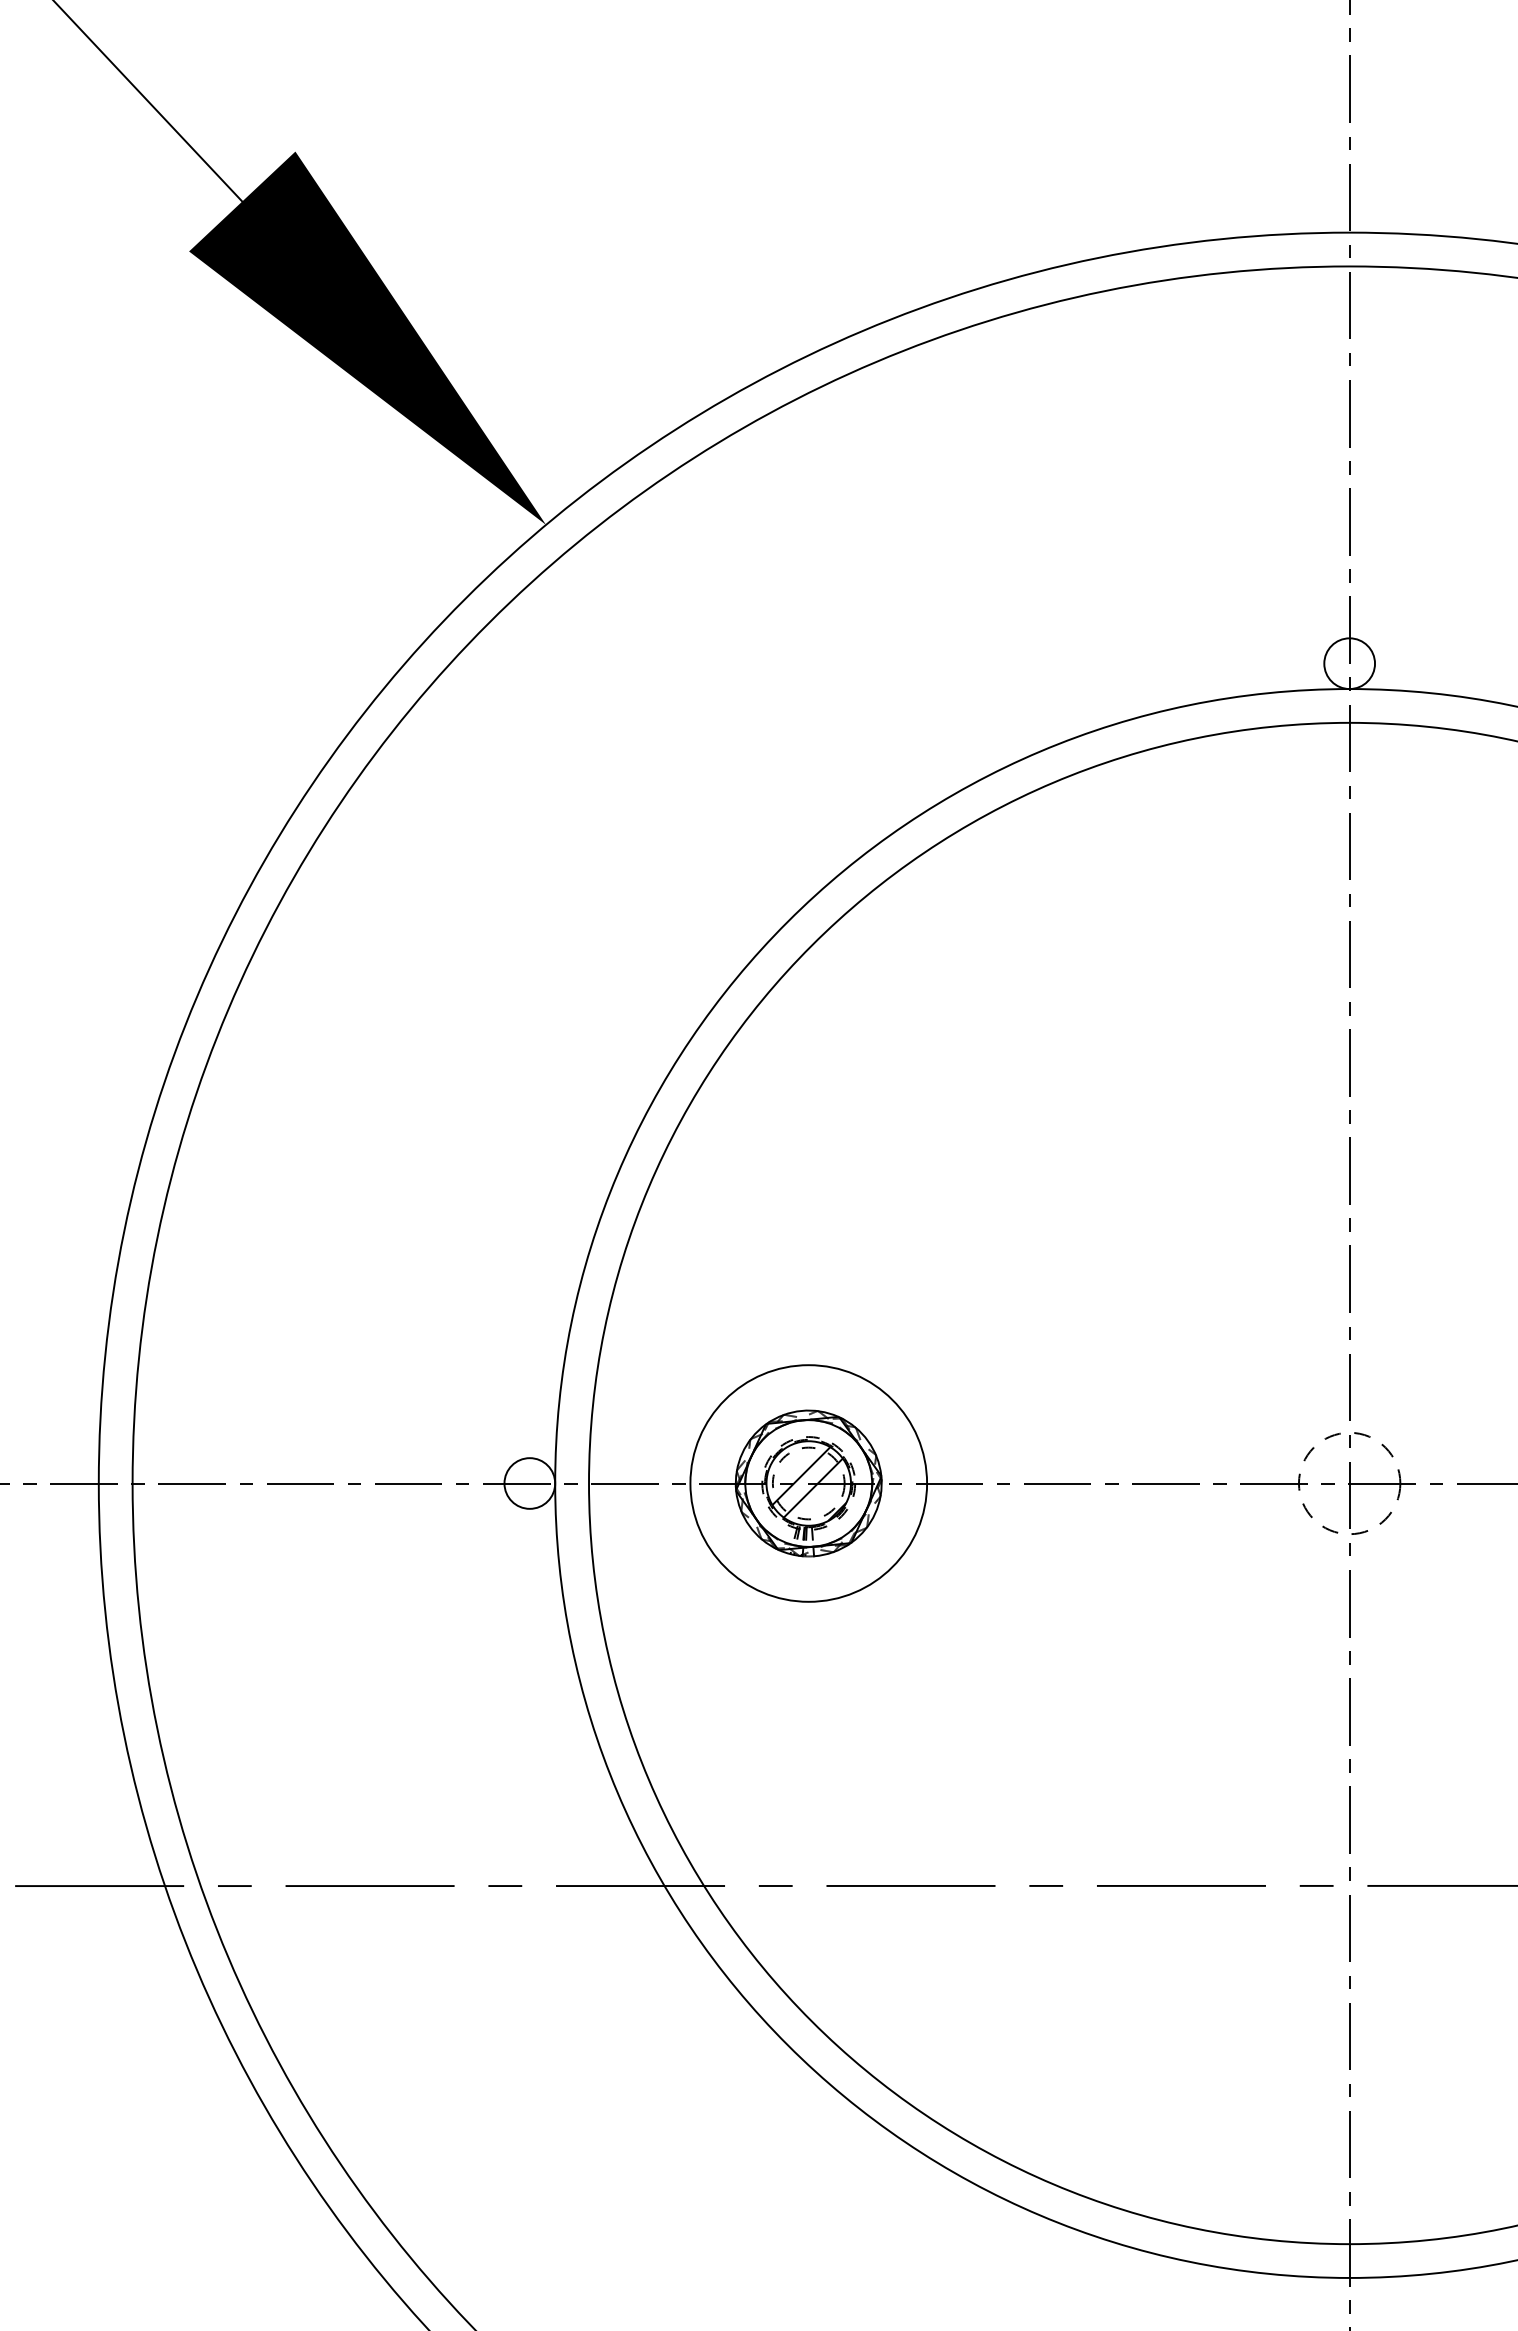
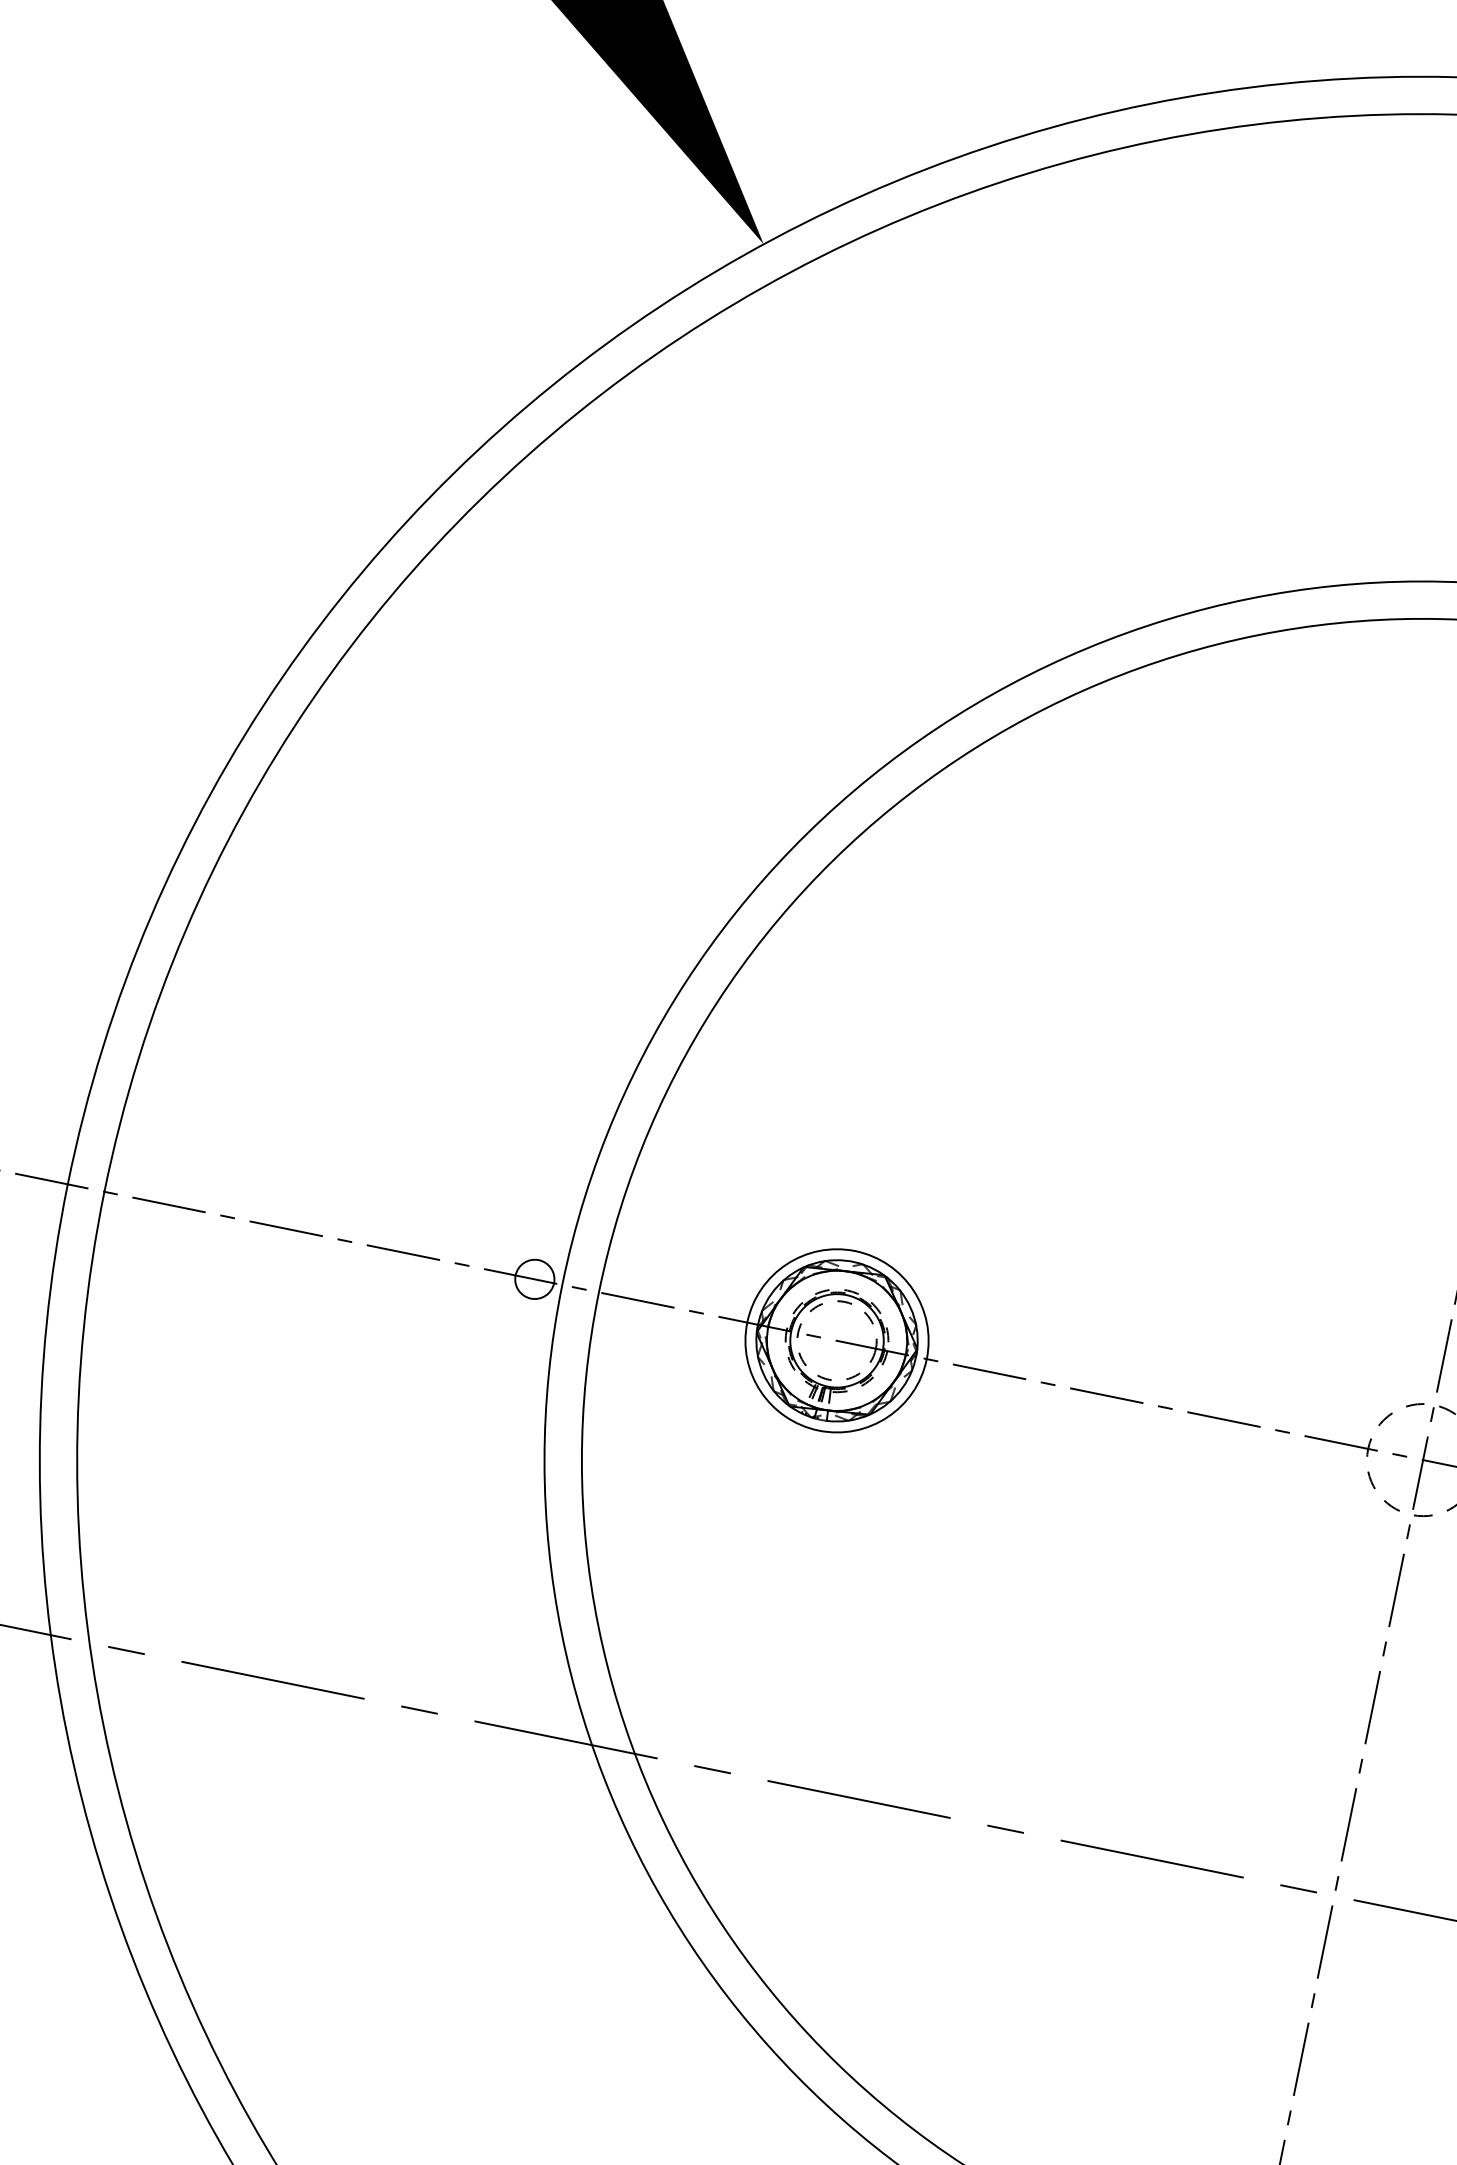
circle: (529, 1483) -> (534, 1279), size x0.7
circle: (808, 1483) -> (836, 1340), size x0.7
hatch: (809, 1484) -> (837, 1342), removed

